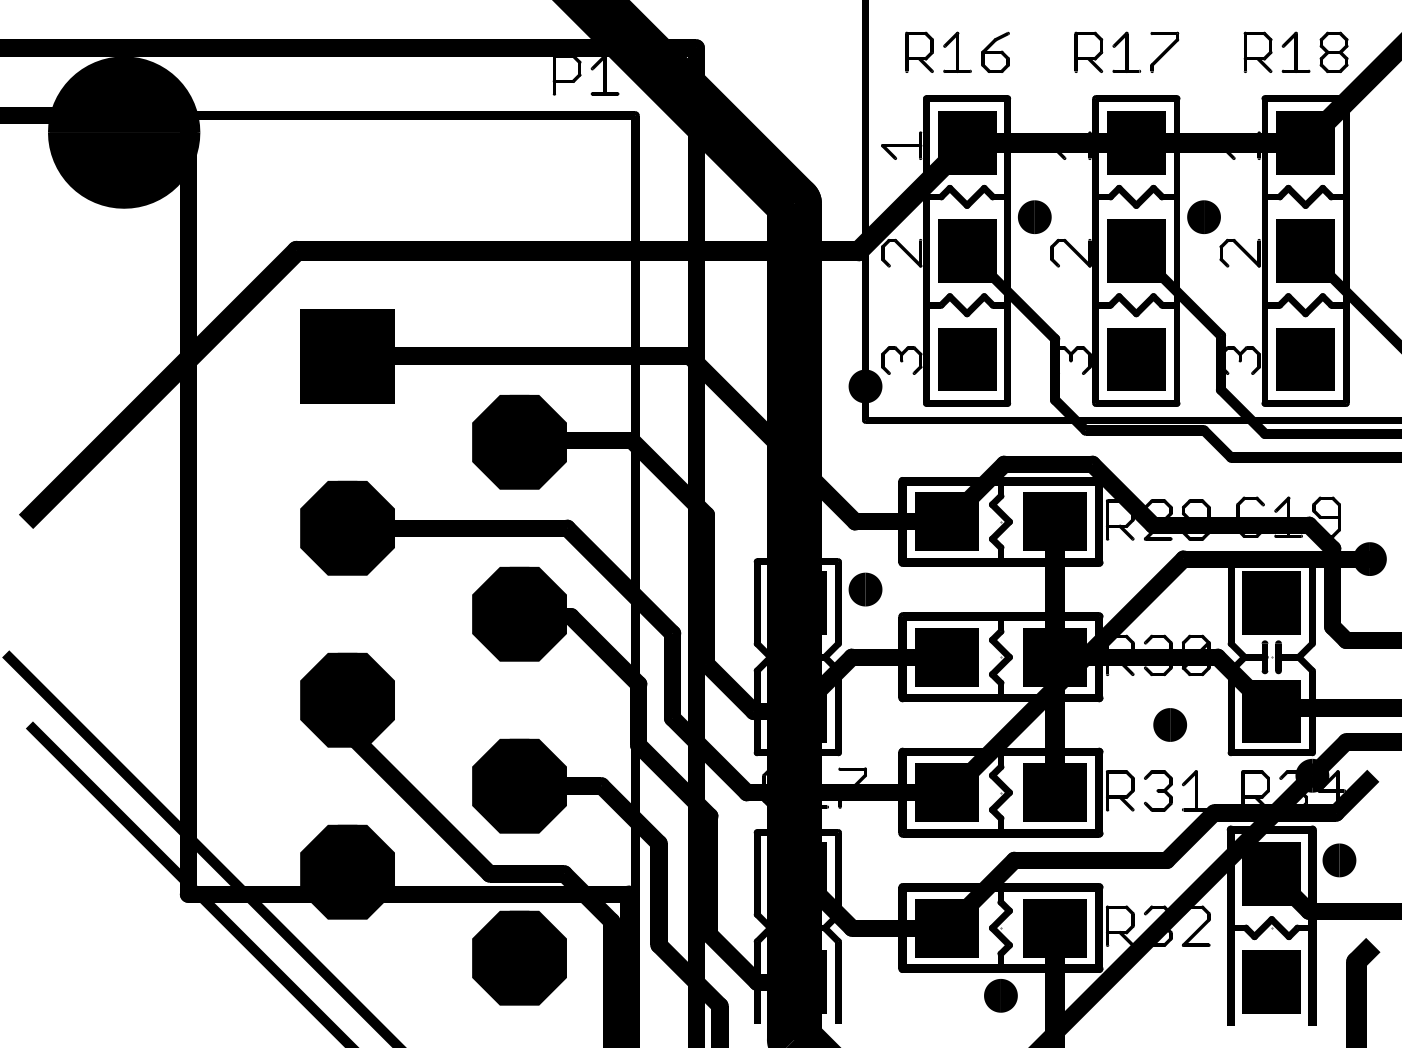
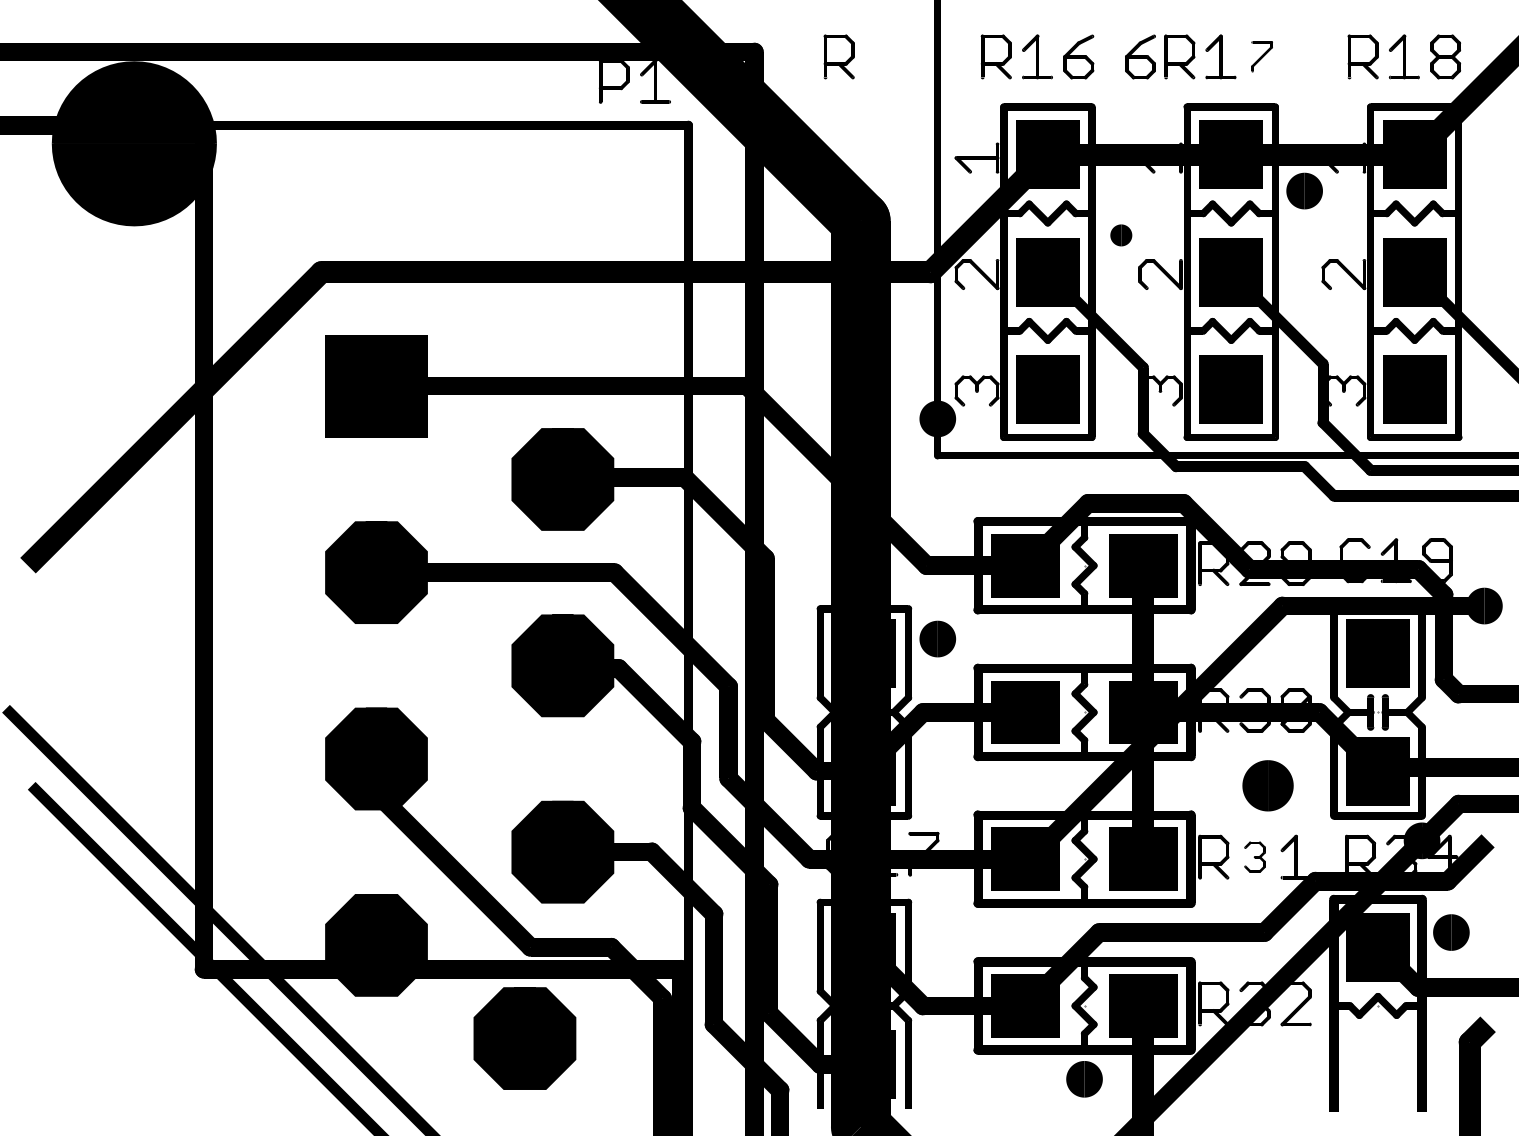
part: (774, 51) -> (839, 55), added
part: (1052, 51) -> (1140, 55), added
part: (1164, 51) -> (1261, 55), size x0.7
part: (1034, 216) -> (1120, 234), size x0.6
part: (1203, 216) -> (1304, 190), moved
part: (1169, 724) -> (1267, 785), size x1.4
part: (1158, 790) -> (1255, 856), size x0.7
part: (519, 957) -> (524, 1037), moved
part: (1271, 981) -> (1377, 1063), removed

